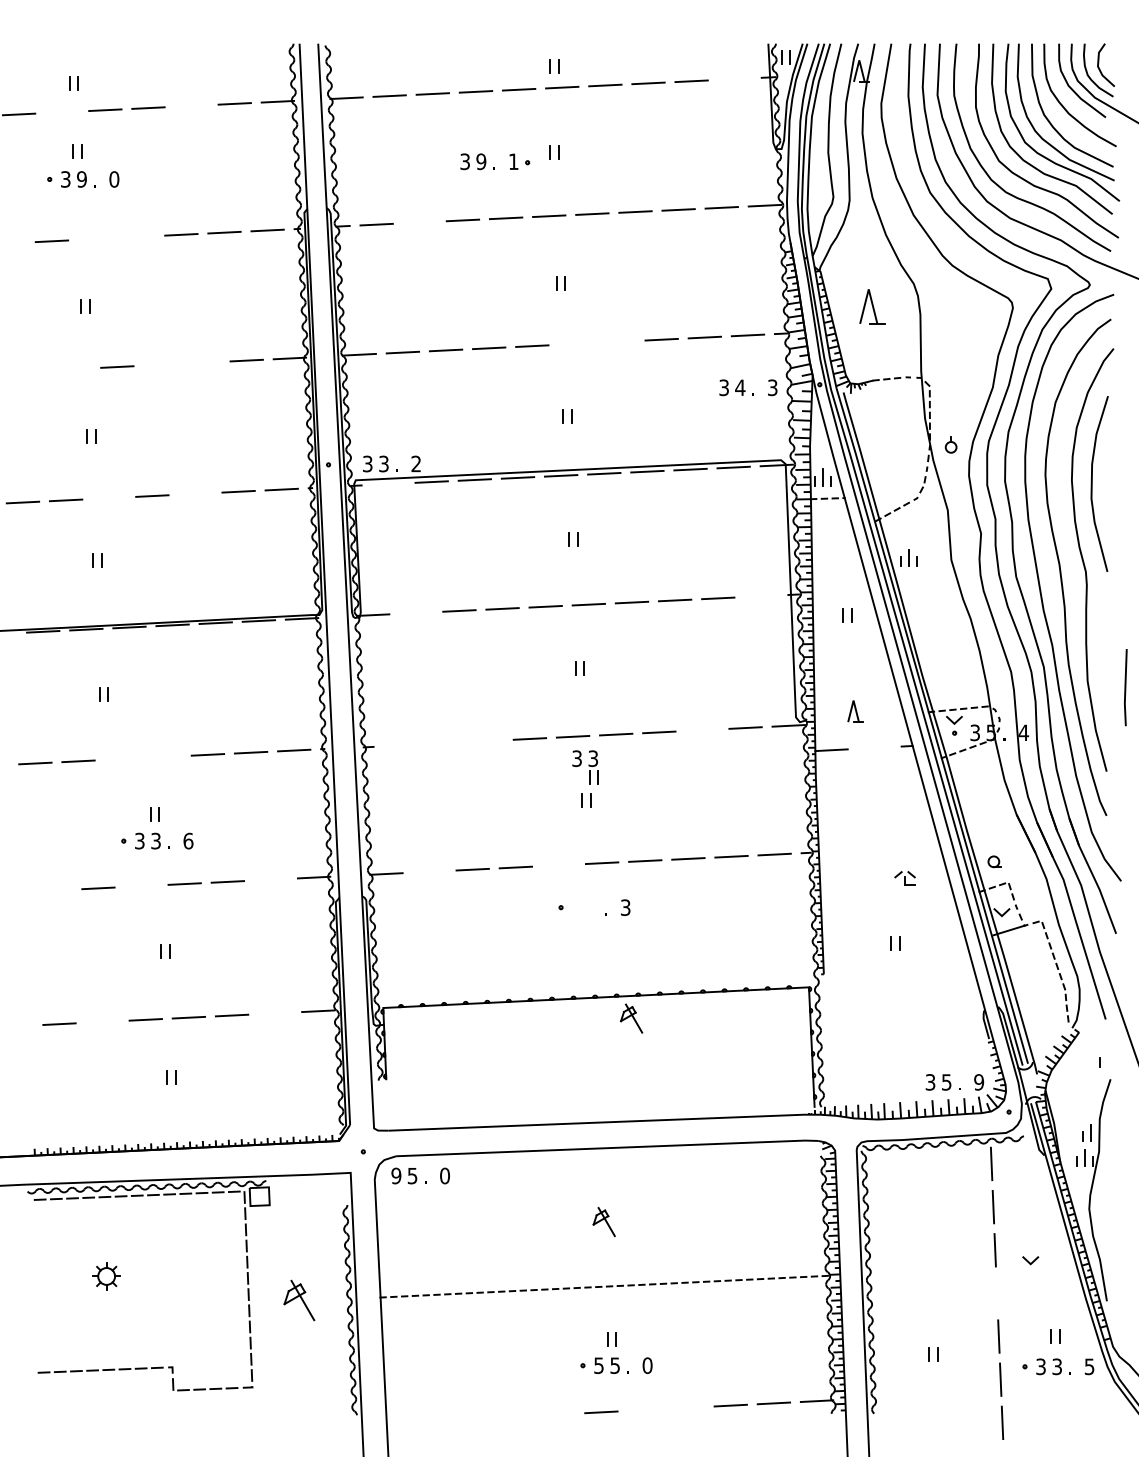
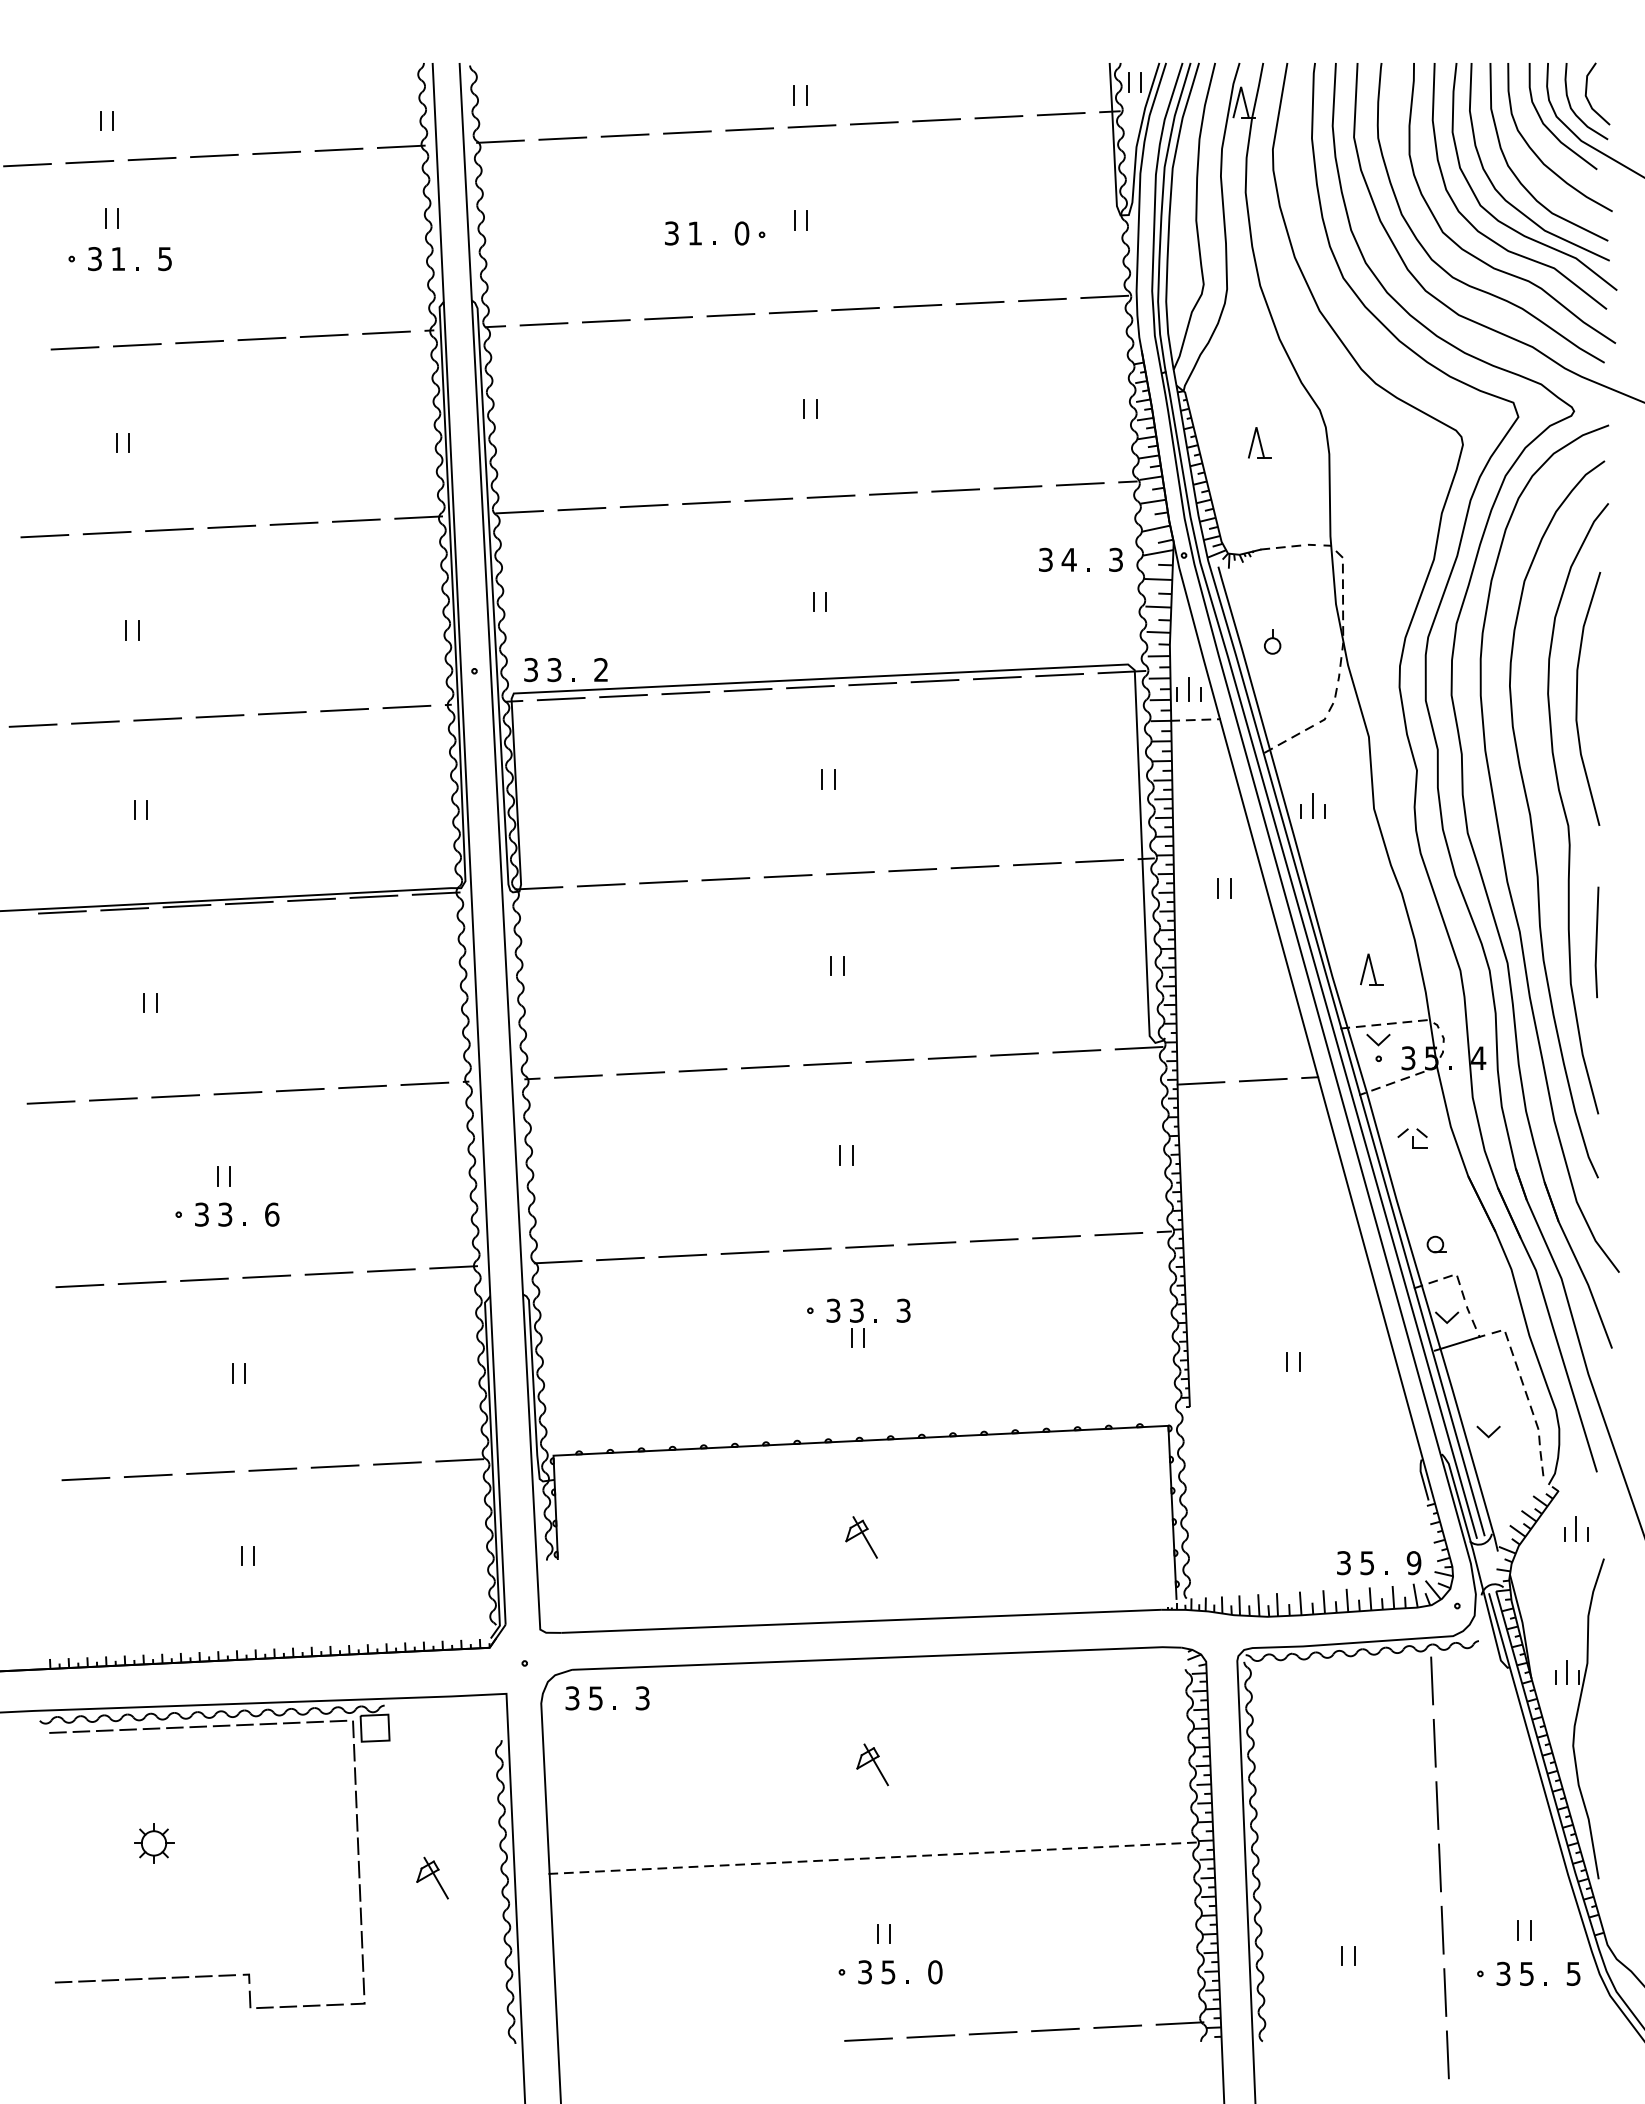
line: (734, 78) -> (1060, 113), added
line: (191, 105) -> (276, 152), added
line: (62, 112) -> (90, 162), added
text: (481, 161) -> (695, 233), 9 -> 1
text: (513, 161) -> (741, 233), 1 -> 0
text: (81, 179) -> (117, 259), 9 -> 1
text: (114, 179) -> (165, 259), 0 -> 5
line: (419, 222) -> (605, 321), added
line: (138, 236) -> (200, 341), added
line: (94, 238) -> (136, 344), added
part: (871, 306) -> (1258, 442), size x0.62
line: (618, 341) -> (893, 493), added
line: (575, 343) -> (831, 495), added
line: (203, 362) -> (293, 523), added
line: (160, 364) -> (231, 526), added
line: (74, 369) -> (107, 533), added
line: (30, 371) -> (44, 536), added
part: (950, 444) -> (1271, 641), moved
line: (388, 483) -> (561, 698), added
line: (195, 493) -> (282, 712), added
line: (109, 497) -> (158, 718), added
line: (761, 596) -> (1099, 861), added
line: (416, 612) -> (601, 884), added
line: (1125, 687) -> (1596, 942), moved
part: (855, 711) -> (1371, 969), moved
line: (702, 730) -> (1014, 1054), added
line: (486, 740) -> (702, 1069), added
line: (443, 743) -> (640, 1073), added
line: (400, 745) -> (578, 1076), added
line: (874, 747) -> (1263, 1079), added
line: (164, 756) -> (237, 1092), added
line: (121, 759) -> (175, 1096), added
part: (585, 767) -> (845, 1323), moved
line: (558, 865) -> (806, 1249), added
line: (429, 871) -> (620, 1258), added
part: (904, 878) -> (1411, 1138), moved
line: (270, 879) -> (390, 1270), added
line: (141, 886) -> (204, 1280), added
line: (55, 890) -> (80, 1285), added
line: (275, 1013) -> (397, 1463), added
part: (631, 1018) -> (861, 1537), moved
line: (102, 1021) -> (148, 1475), added
part: (1086, 1132) -> (1569, 1528), moved
text: (396, 1175) -> (572, 1697), 9 -> 3
text: (444, 1175) -> (641, 1697), 0 -> 3
line: (1029, 1261) -> (1486, 1433), moved
line: (996, 1293) -> (1439, 1868), added
part: (299, 1300) -> (432, 1878), size x0.71
text: (598, 1365) -> (864, 1972), 5 -> 3
text: (1056, 1366) -> (1525, 1973), 3 -> 5
line: (687, 1407) -> (992, 2032), added
line: (644, 1409) -> (930, 2035), added

